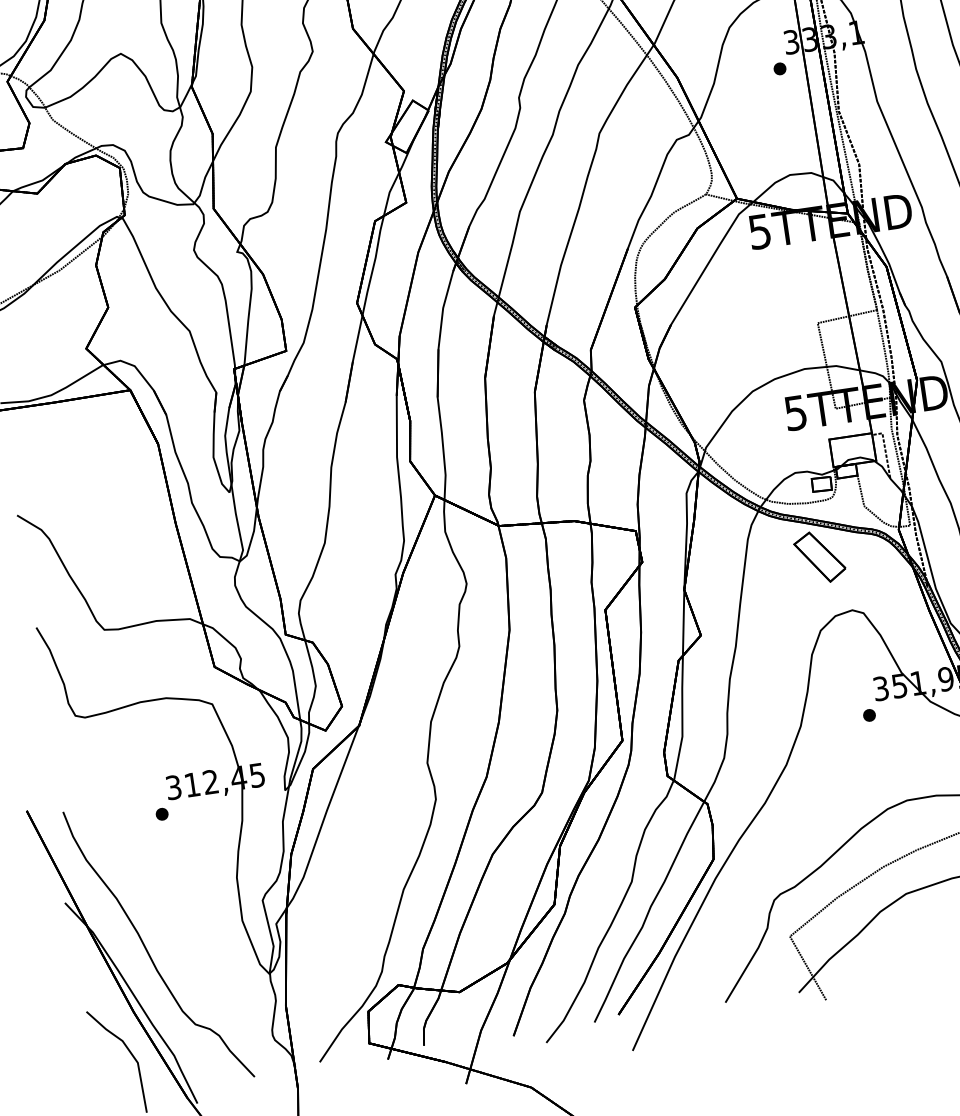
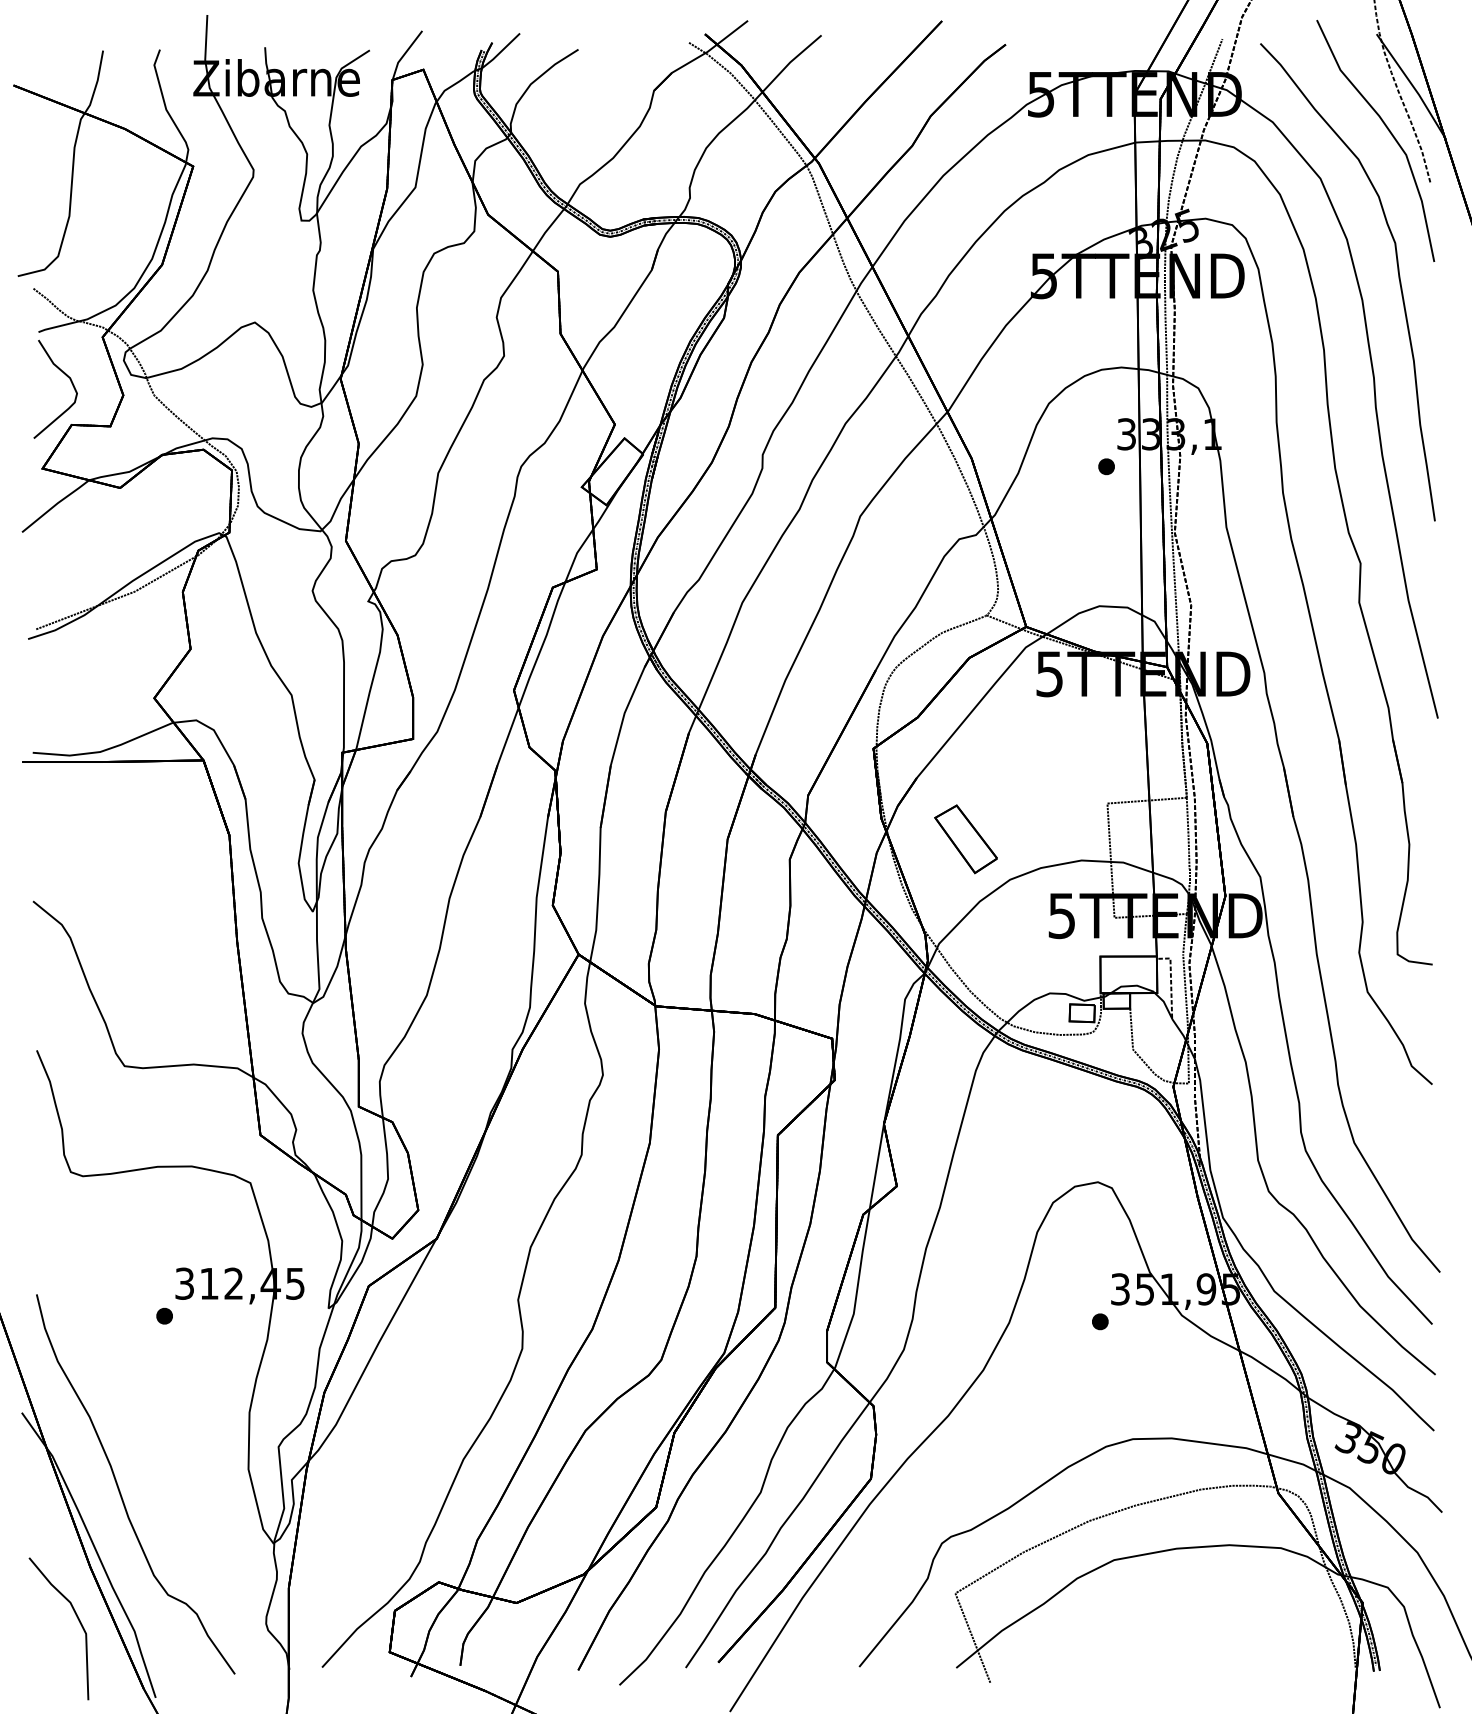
part: (819, 557) -> (965, 839), moved

